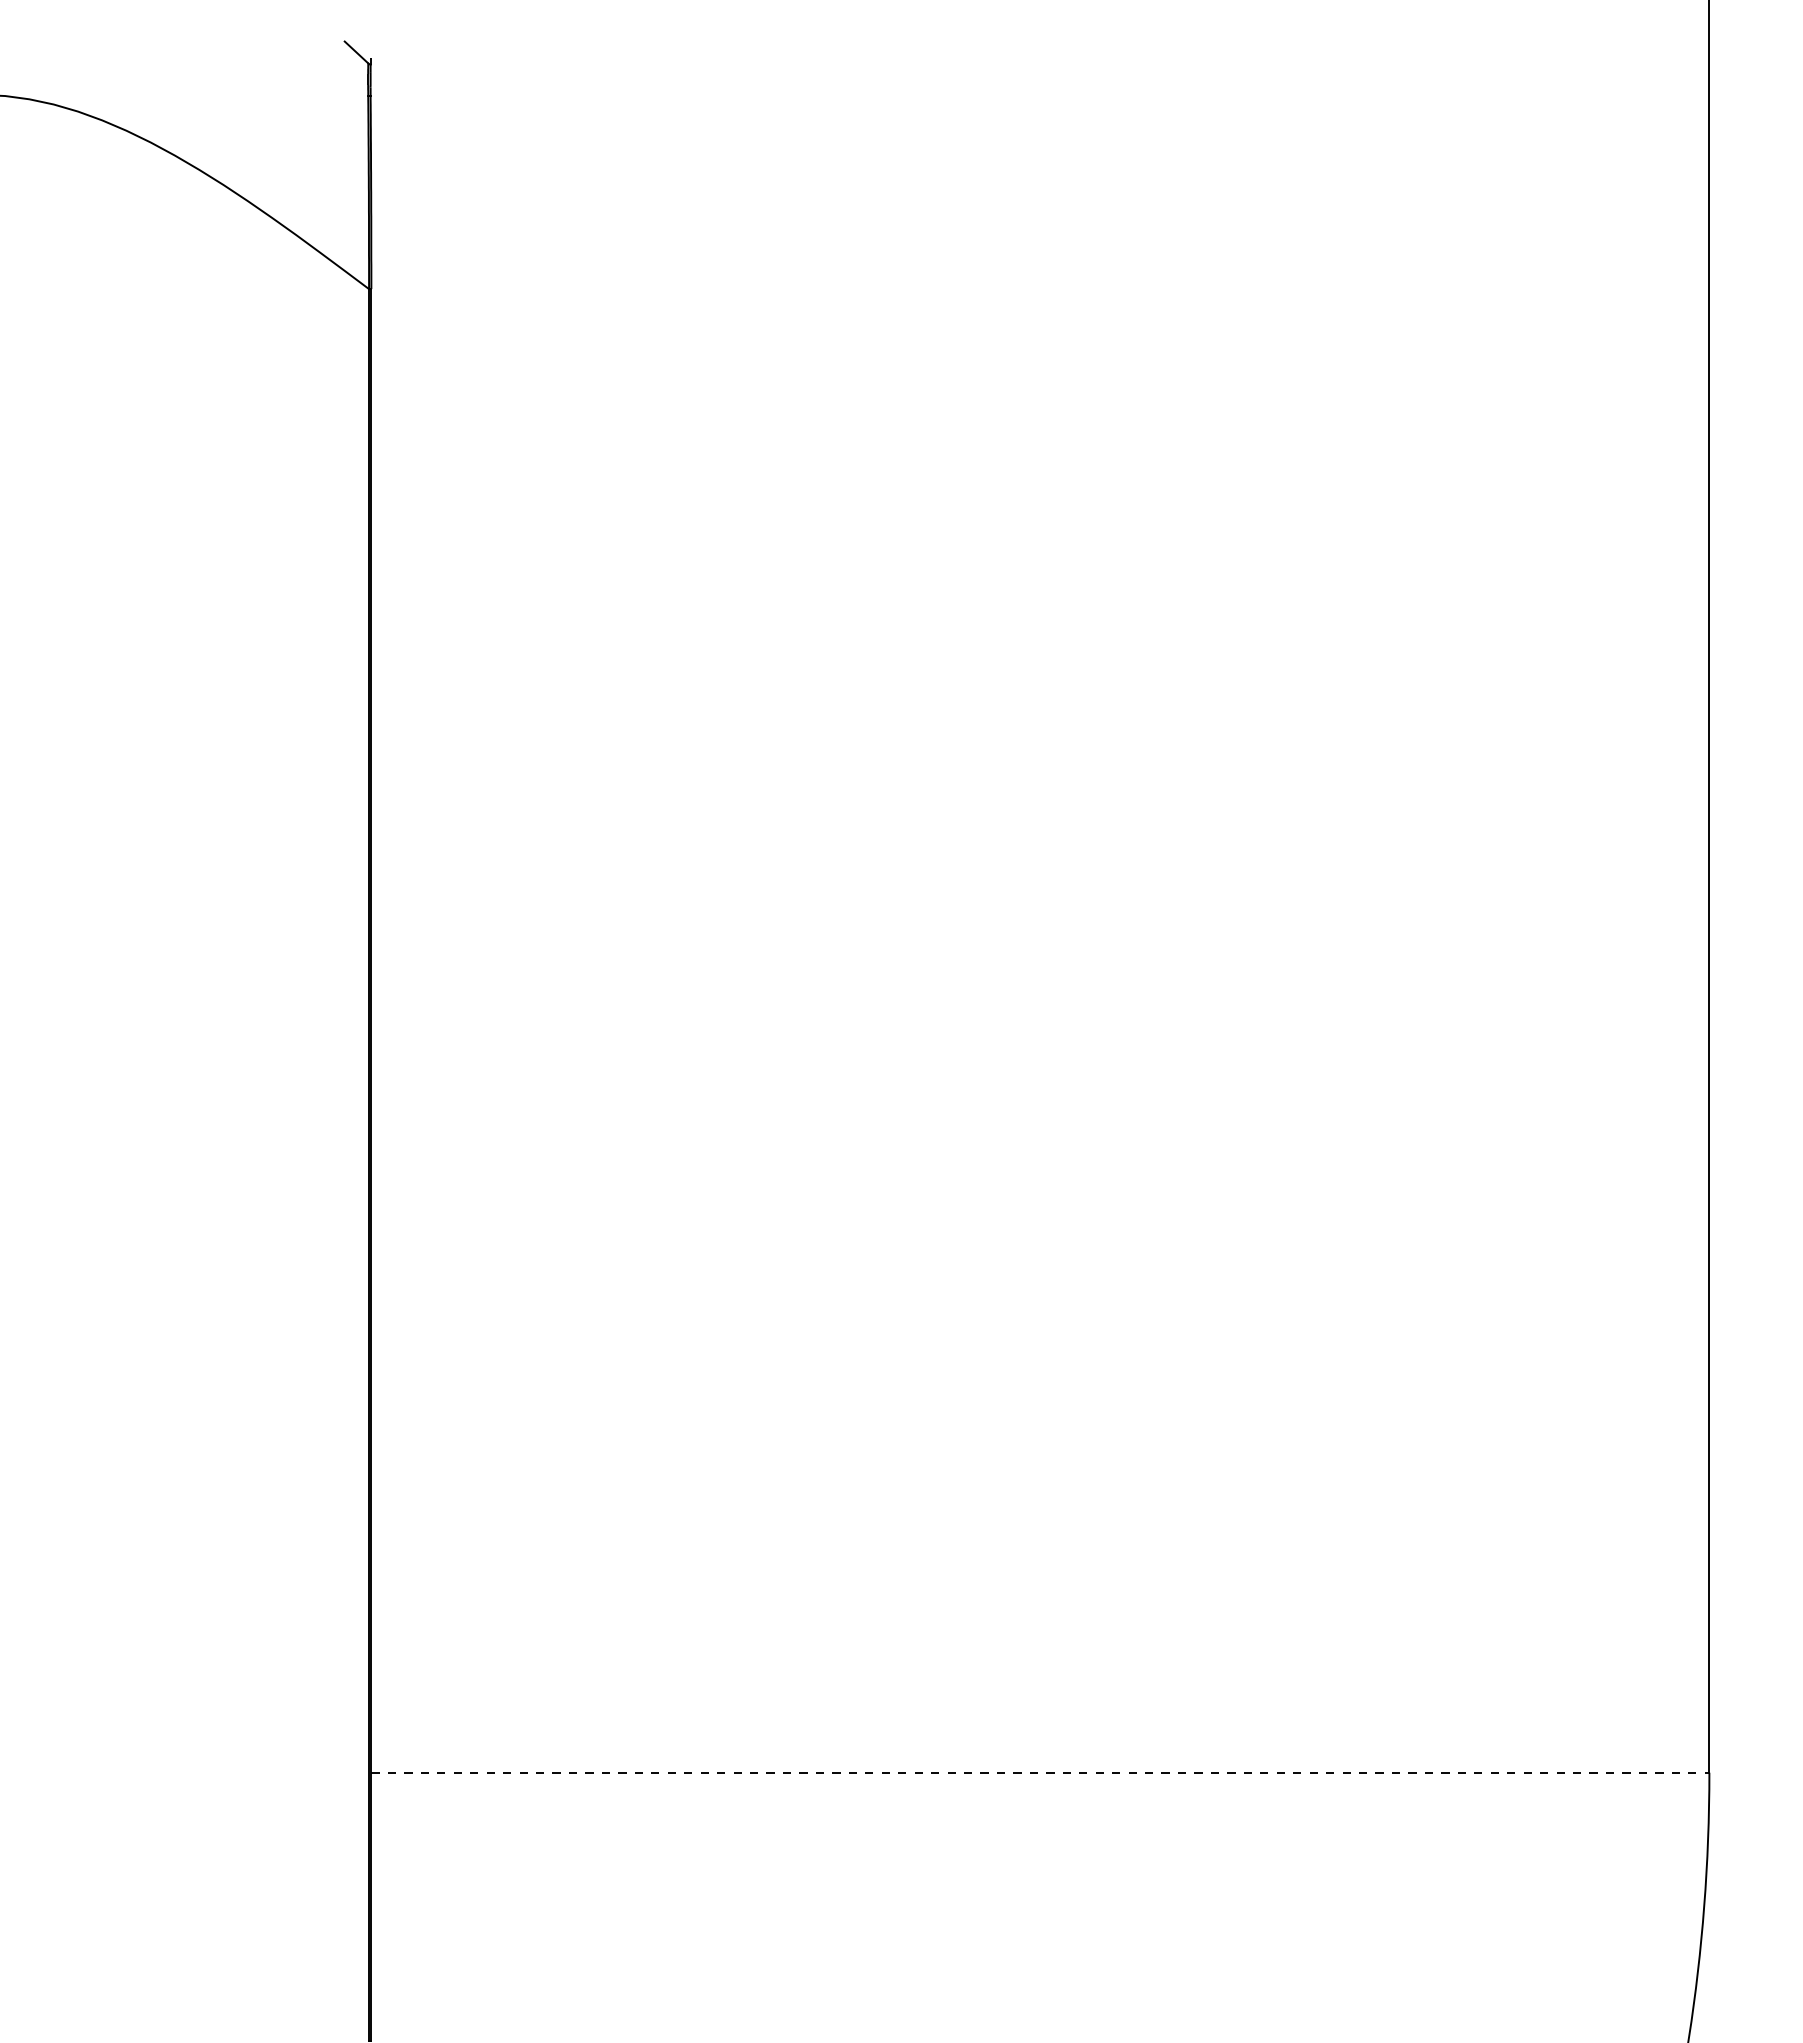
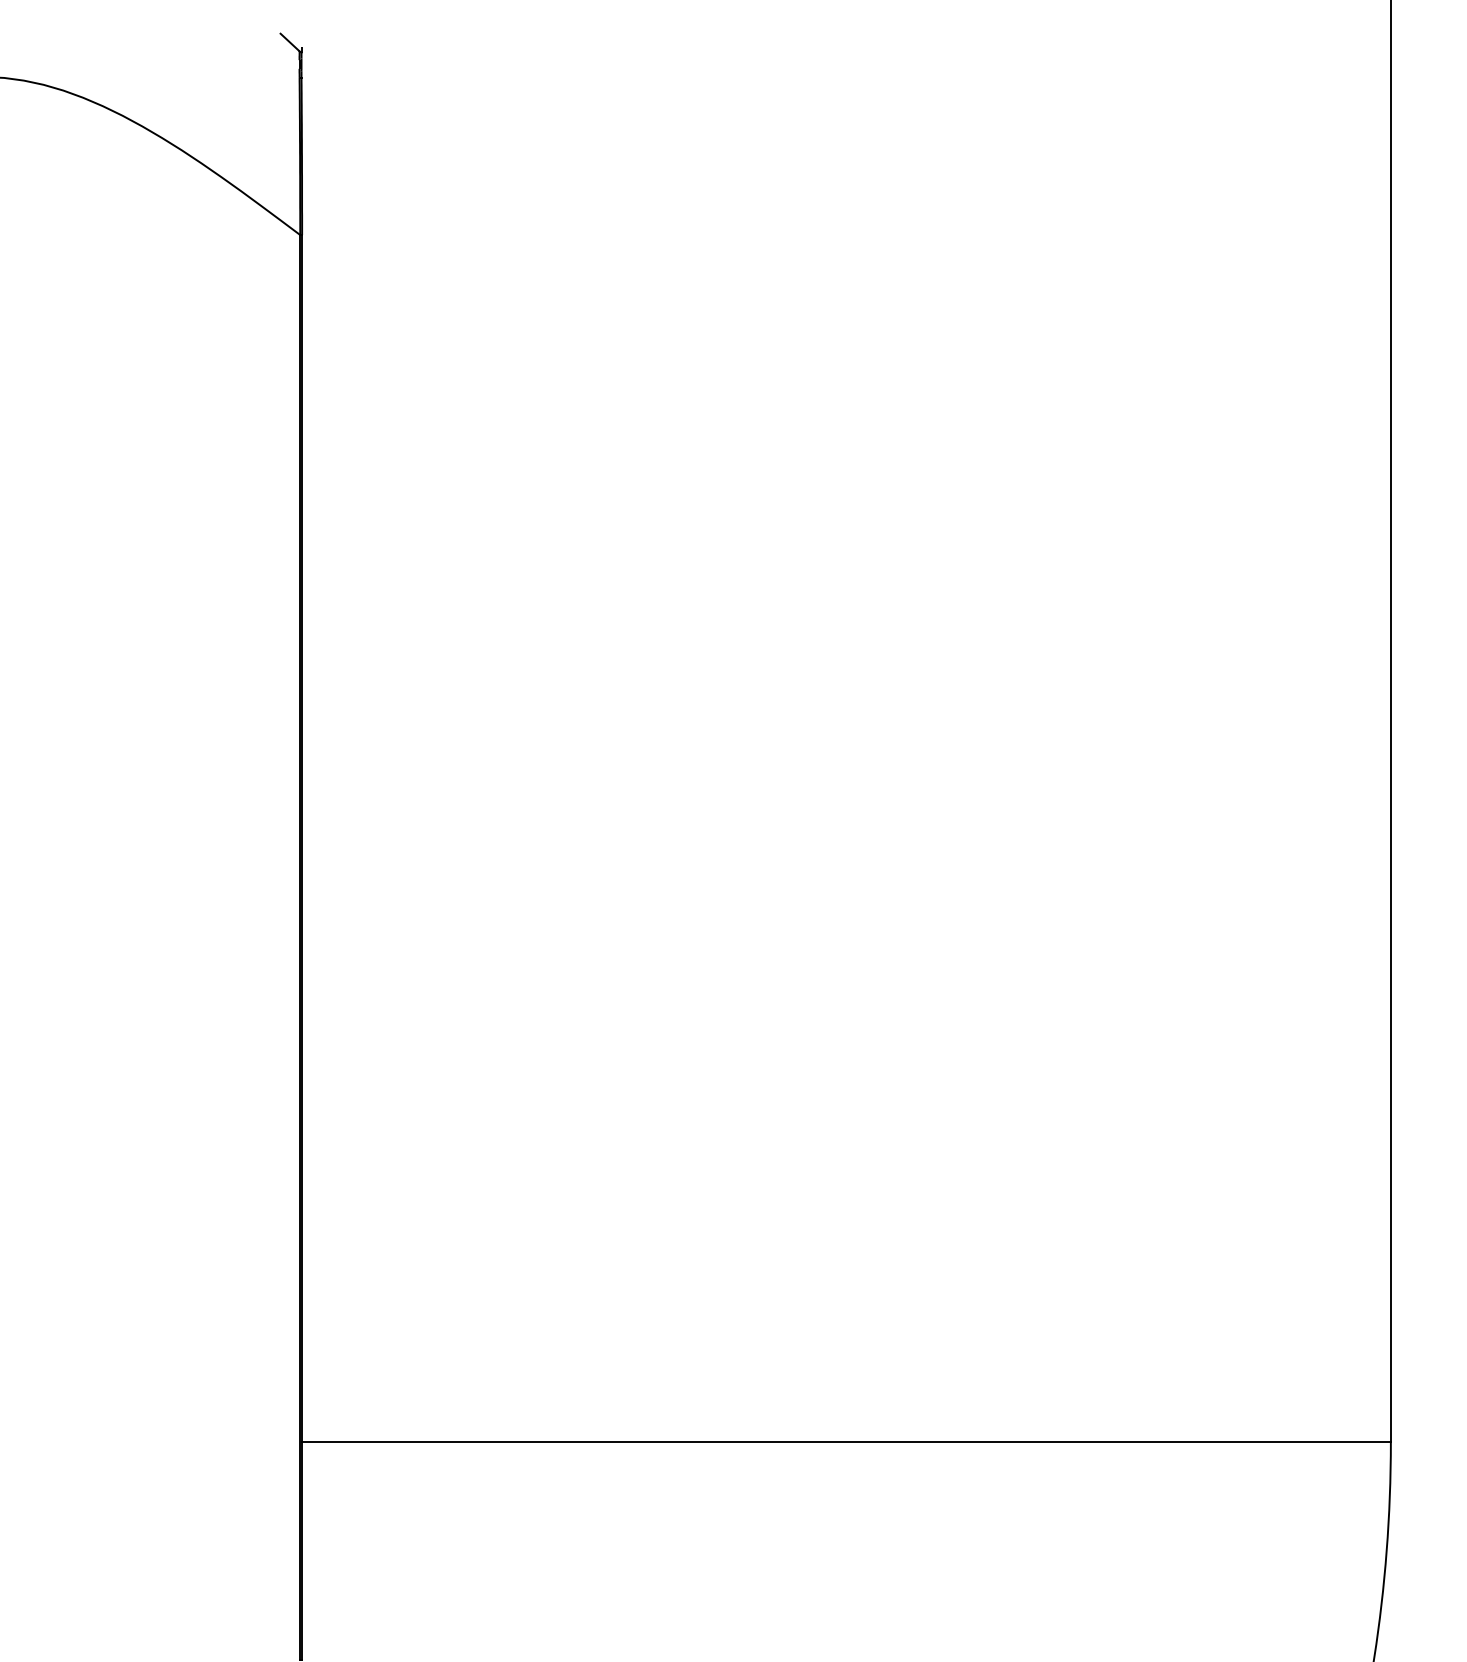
line: (1040, 1772) -> (846, 1442), dashed -> solid

